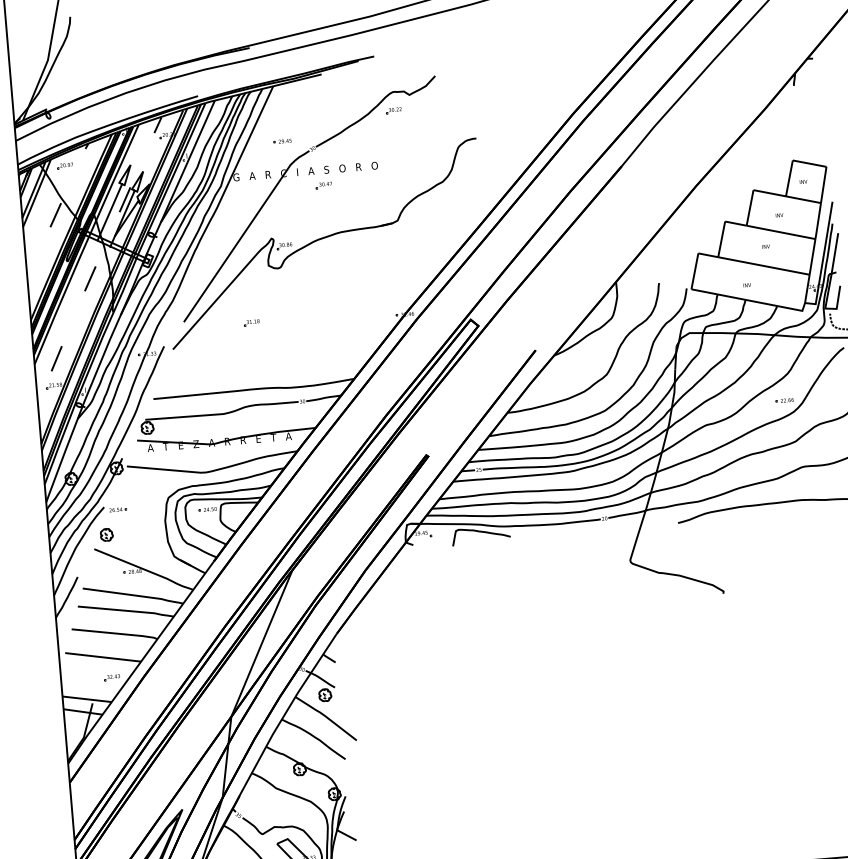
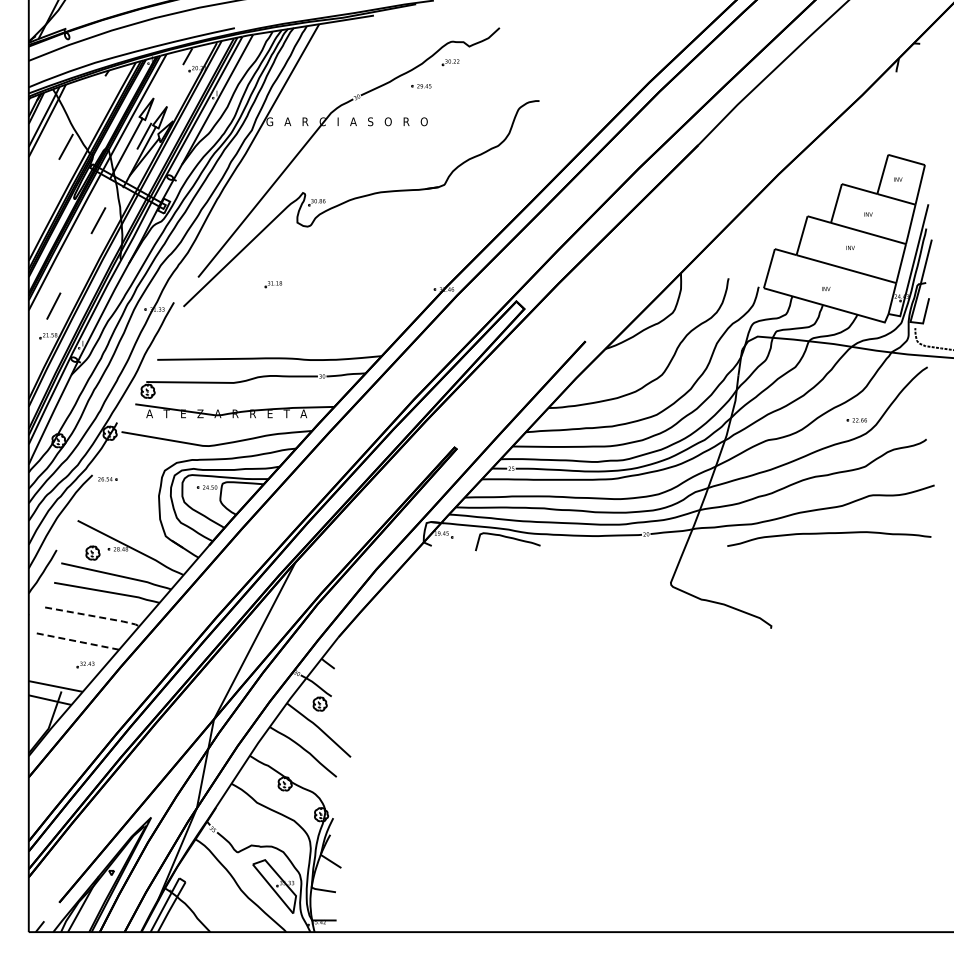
part: (282, 141) -> (421, 86), moved
part: (64, 166) -> (80, 93), removed
part: (323, 185) -> (365, 138), removed
part: (106, 534) -> (92, 552), moved
line: (115, 633) -> (93, 616), solid -> dashed
line: (103, 657) -> (77, 641), solid -> dashed

